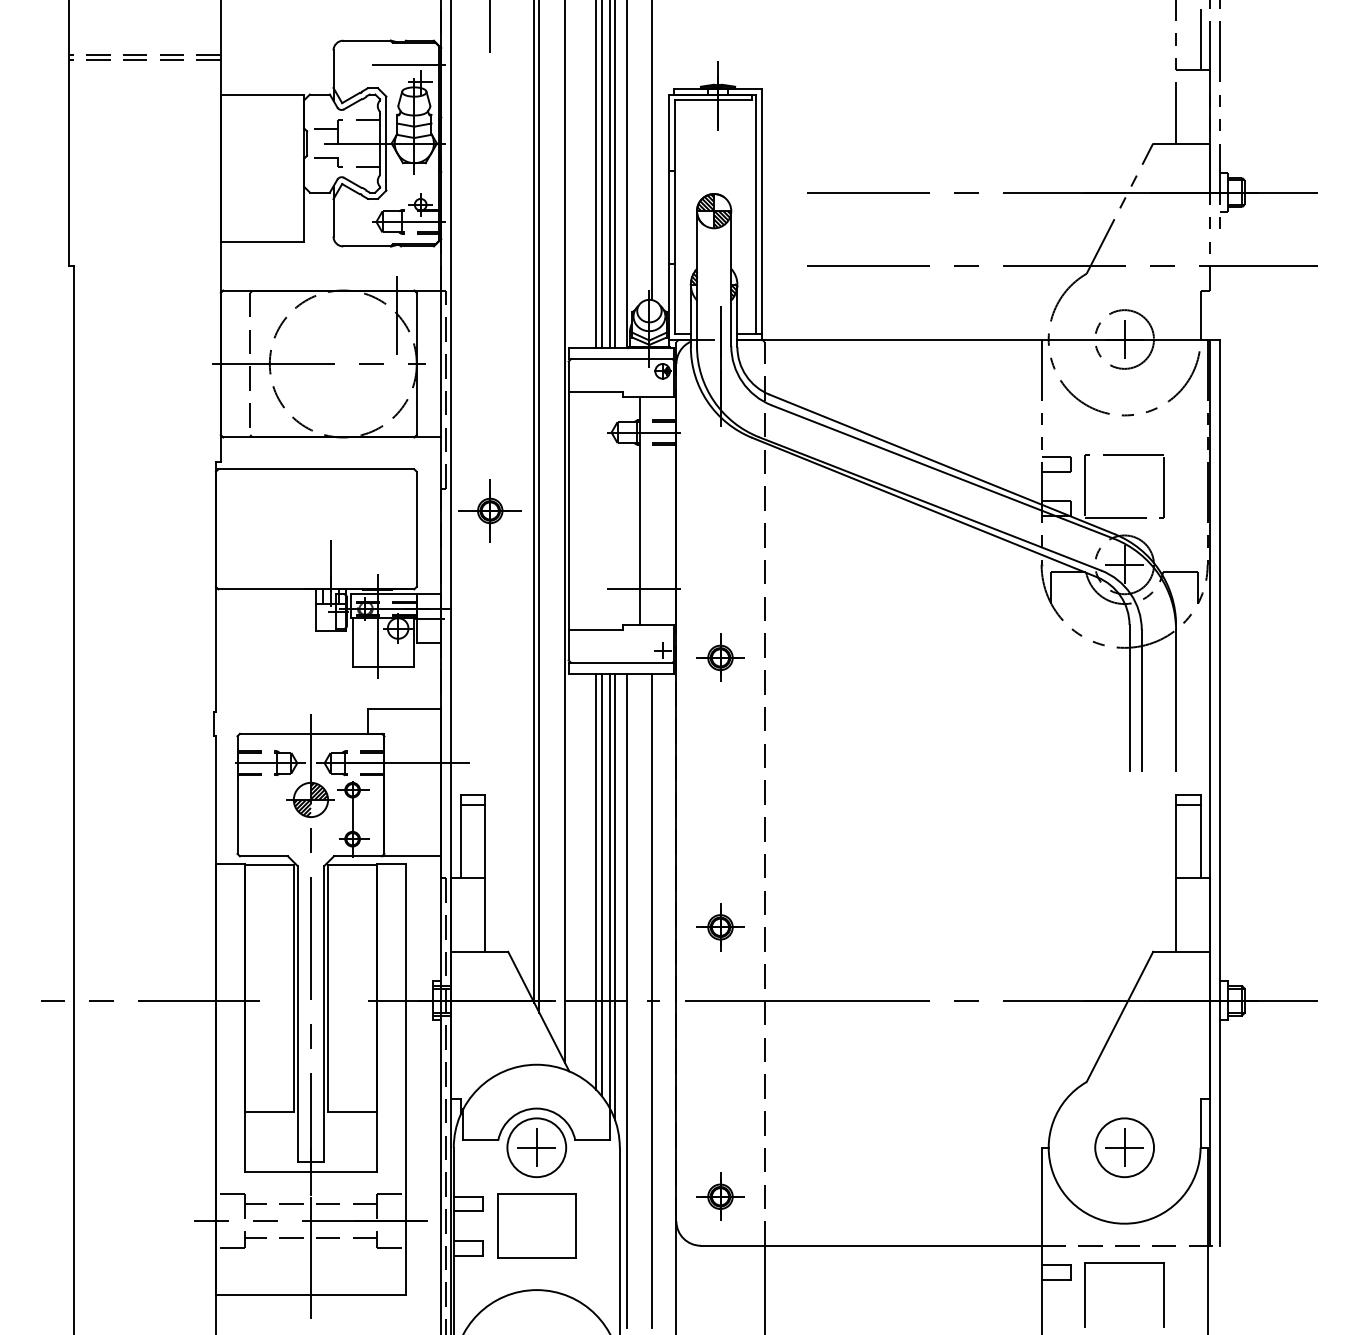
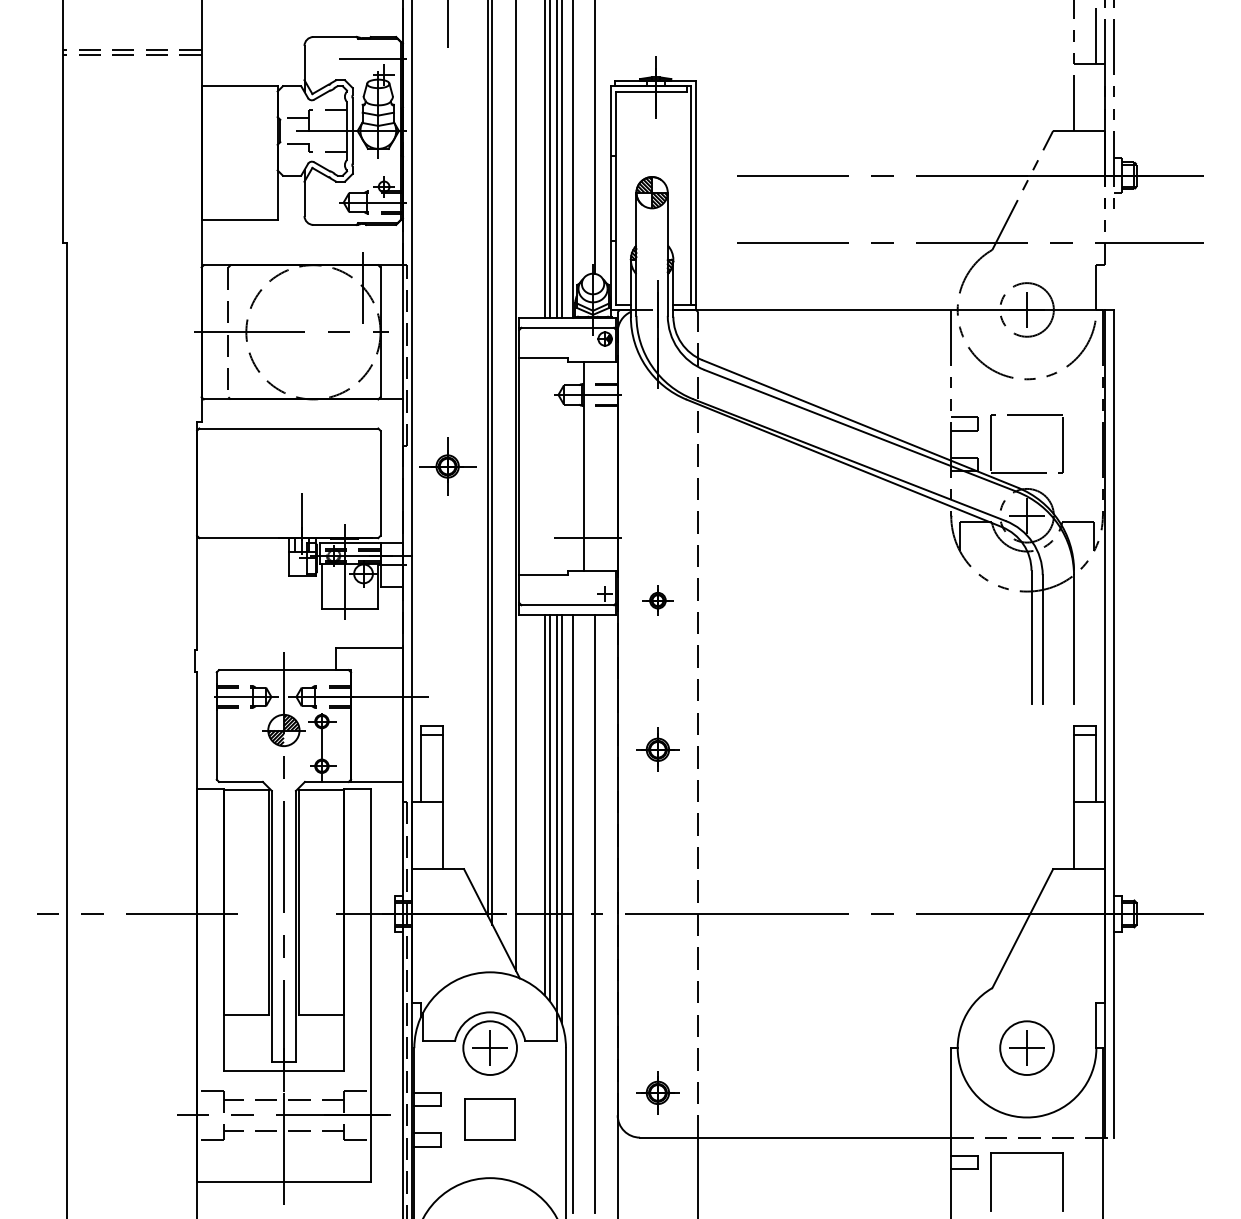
part: (720, 657) -> (657, 600), size x0.7
part: (720, 926) -> (657, 749), moved
part: (536, 1225) -> (489, 1119), size x0.7

